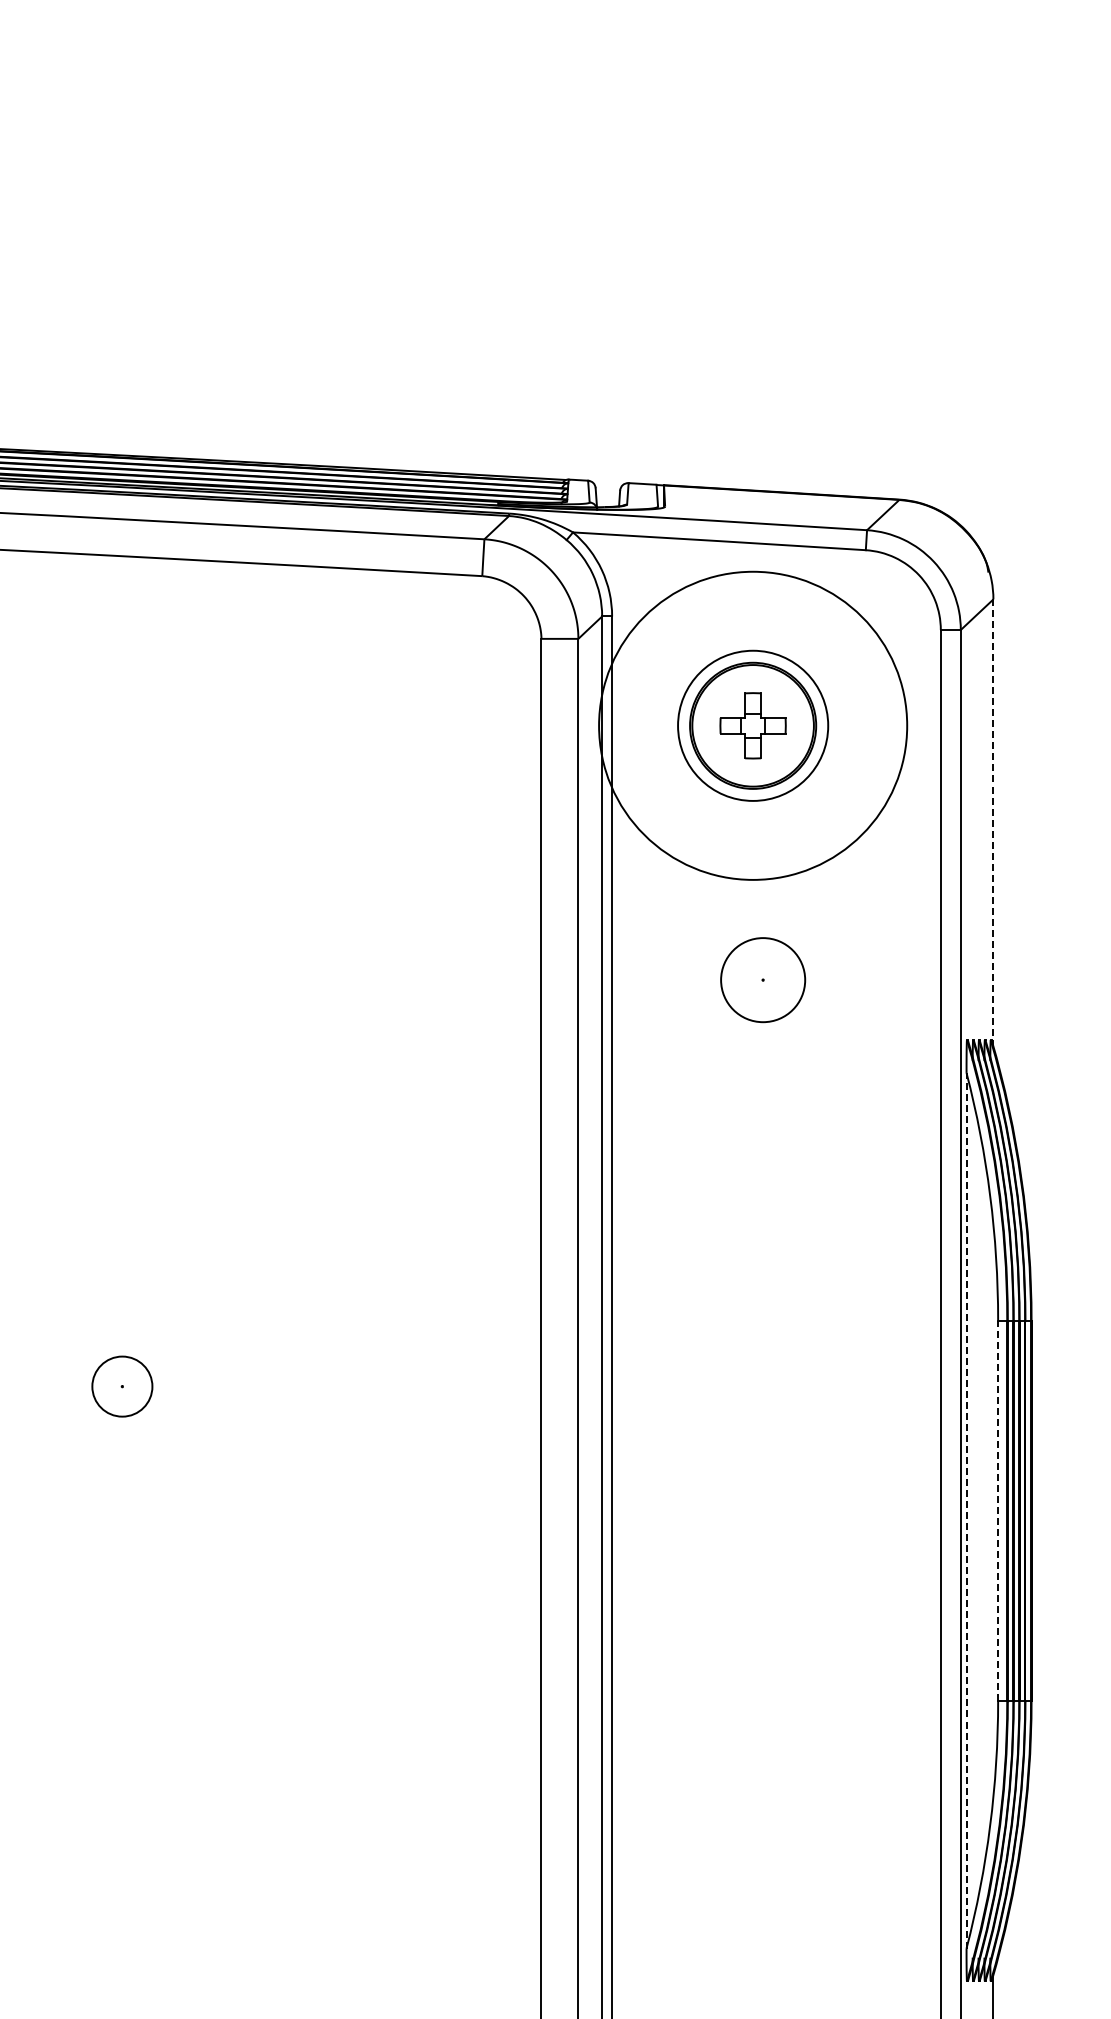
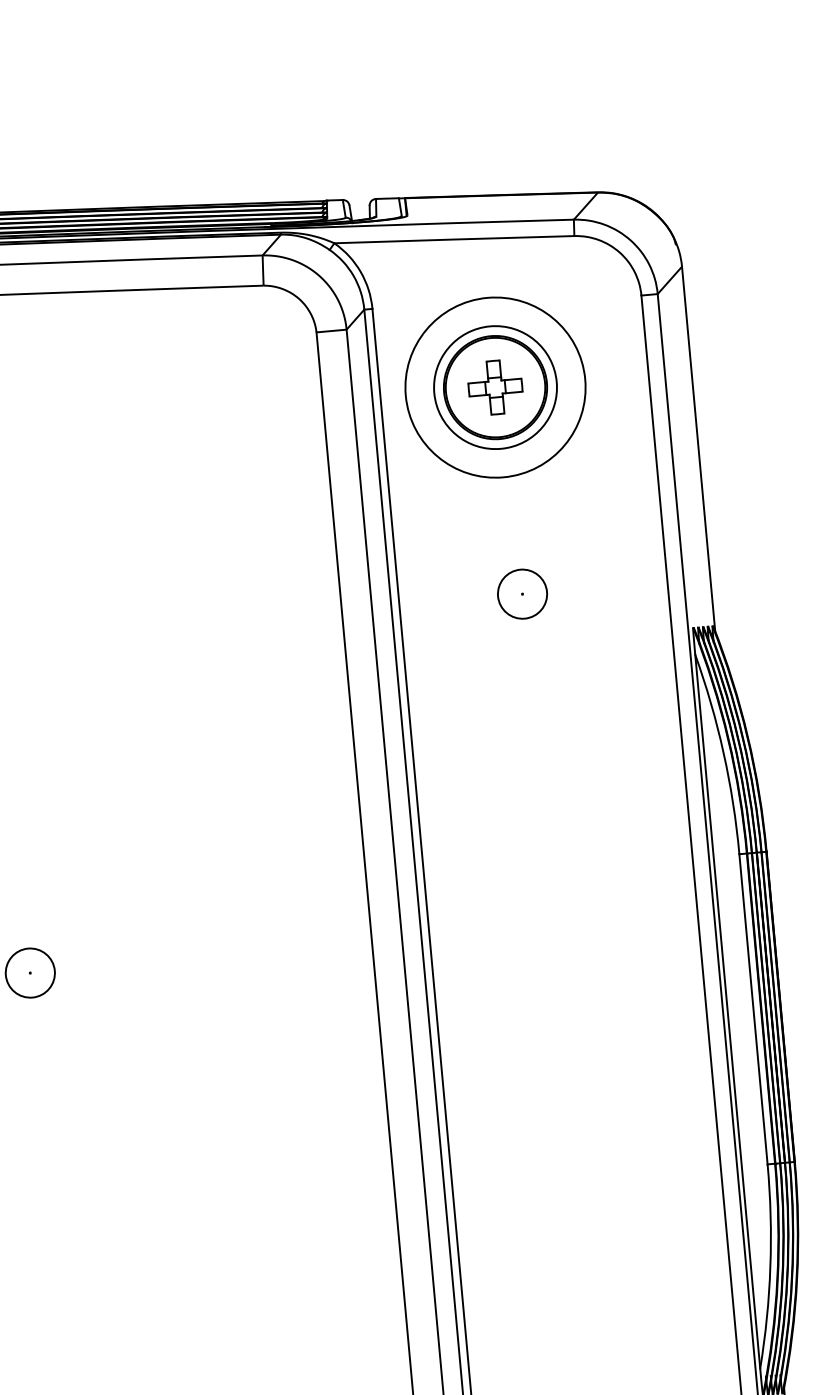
circle: (753, 725) -> (495, 387), size x0.71
line: (993, 823) -> (698, 449), dashed -> solid
circle: (763, 980) -> (522, 594), size x0.71
line: (966, 1510) -> (727, 1011), dashed -> solid
line: (998, 1510) -> (753, 1009), dashed -> solid

